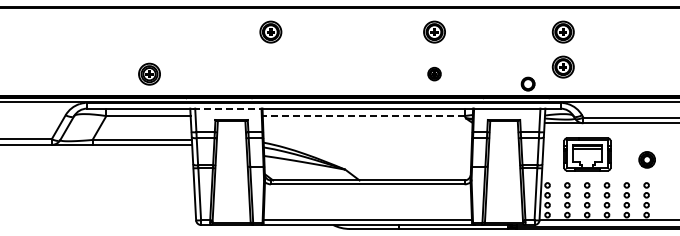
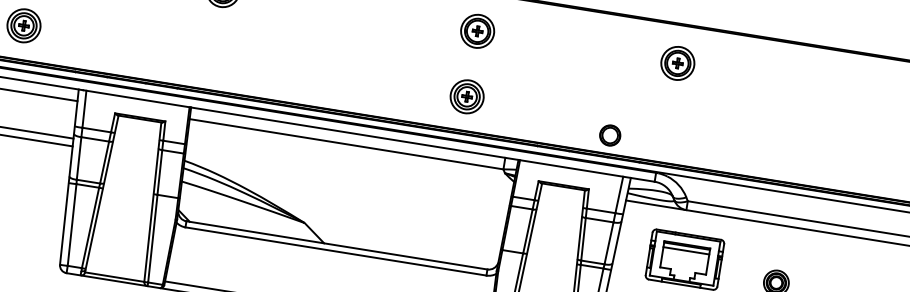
part: (562, 66) -> (668, 116), removed
part: (434, 73) -> (467, 95), size x1.67
line: (227, 108) -> (136, 98), dashed -> solid
line: (363, 116) -> (346, 144), dashed -> solid

